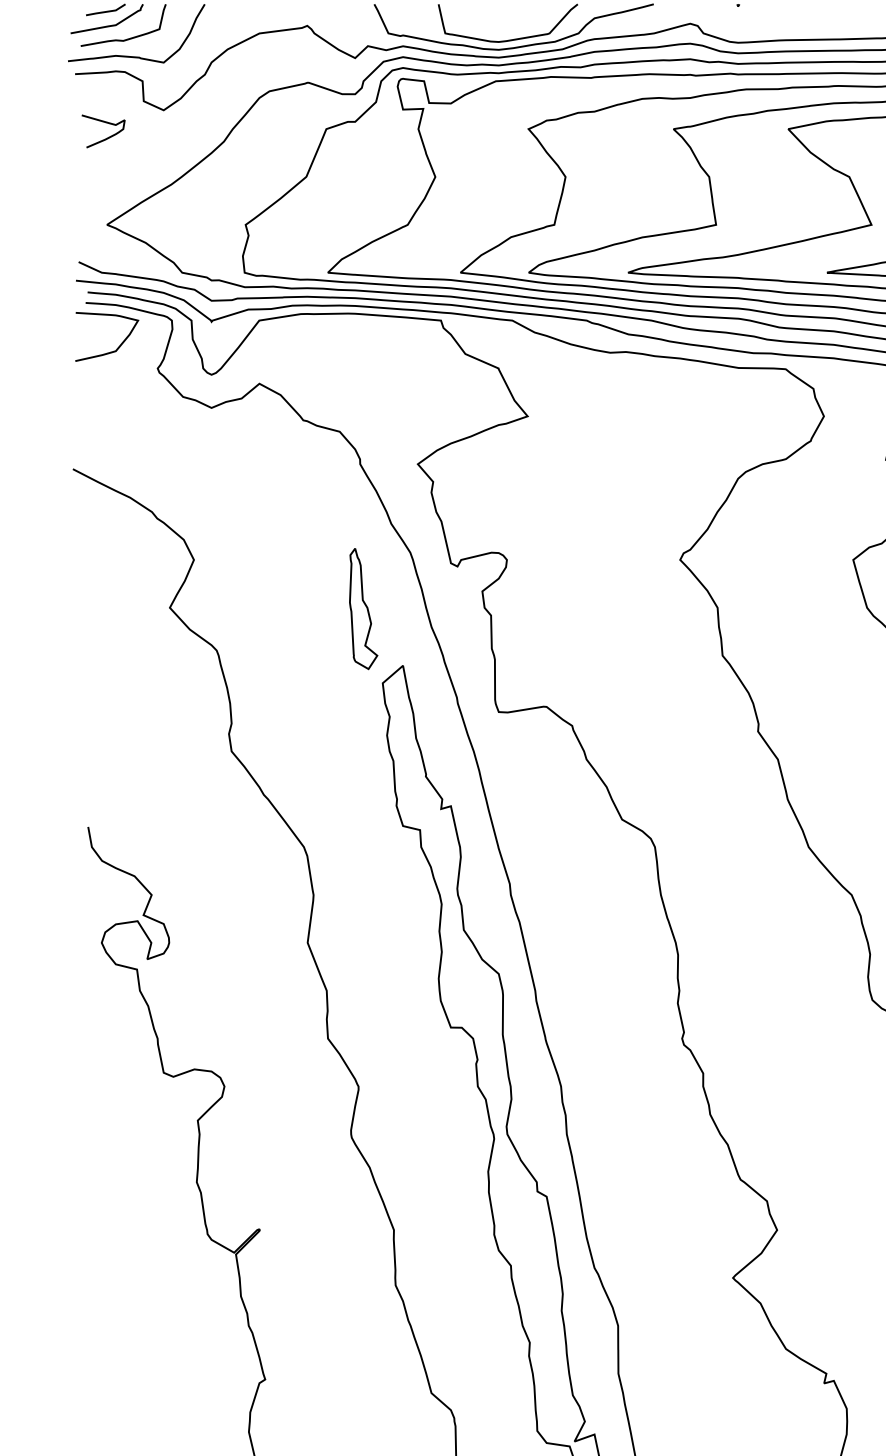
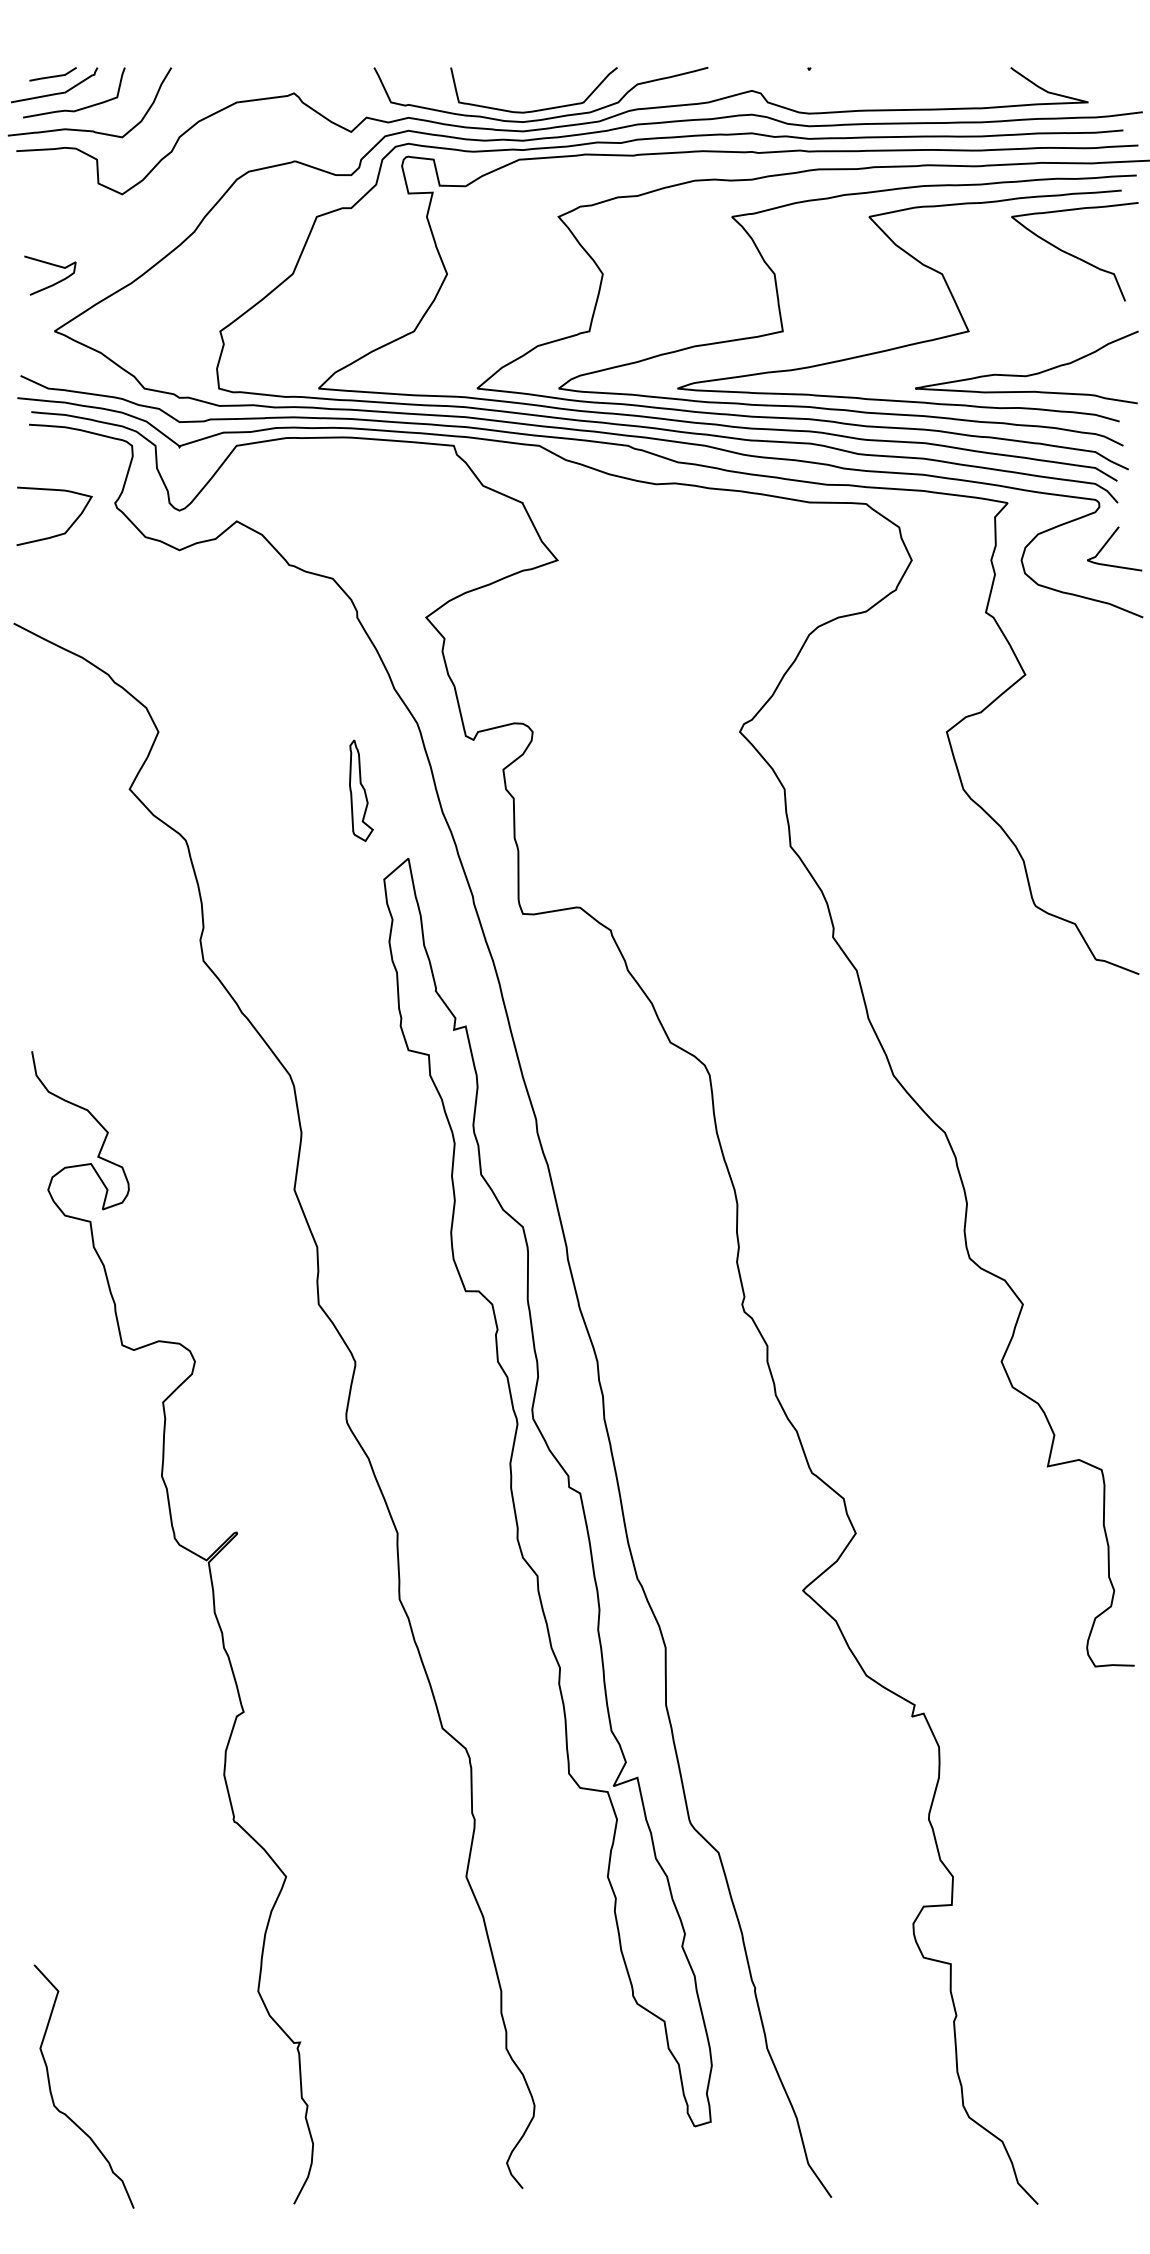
curve: (106, 138) -> (53, 283), moved
curve: (117, 347) -> (67, 528), moved
part: (363, 608) -> (361, 790), size x0.7

